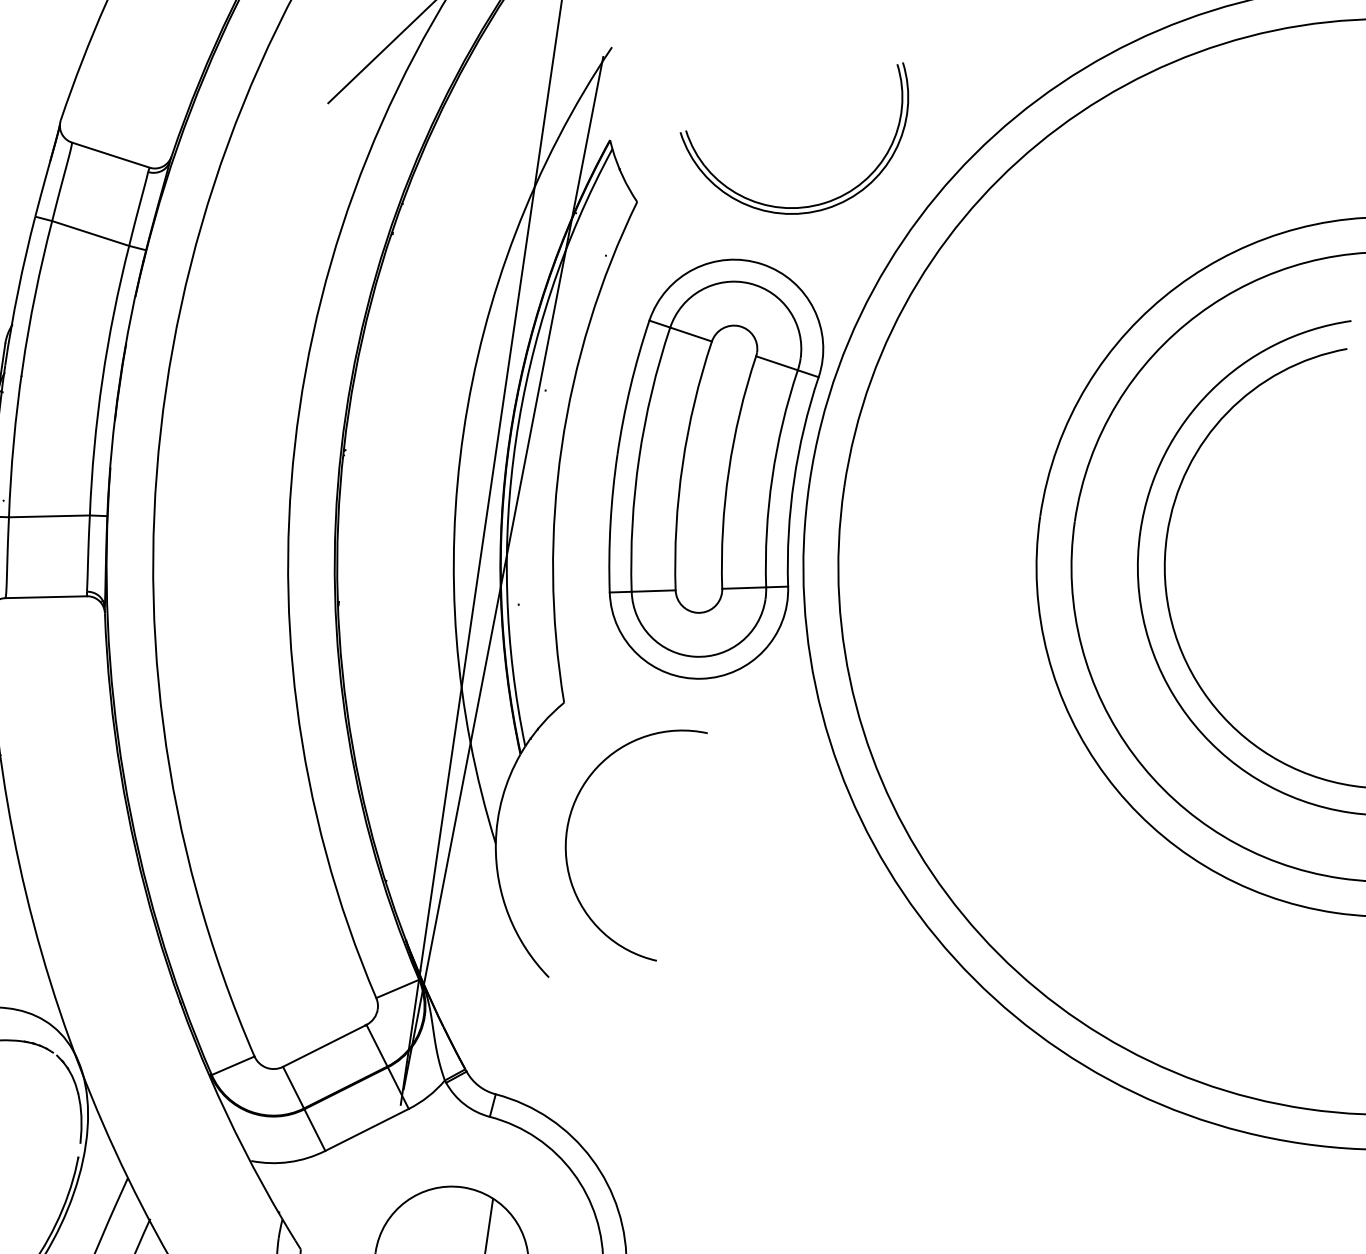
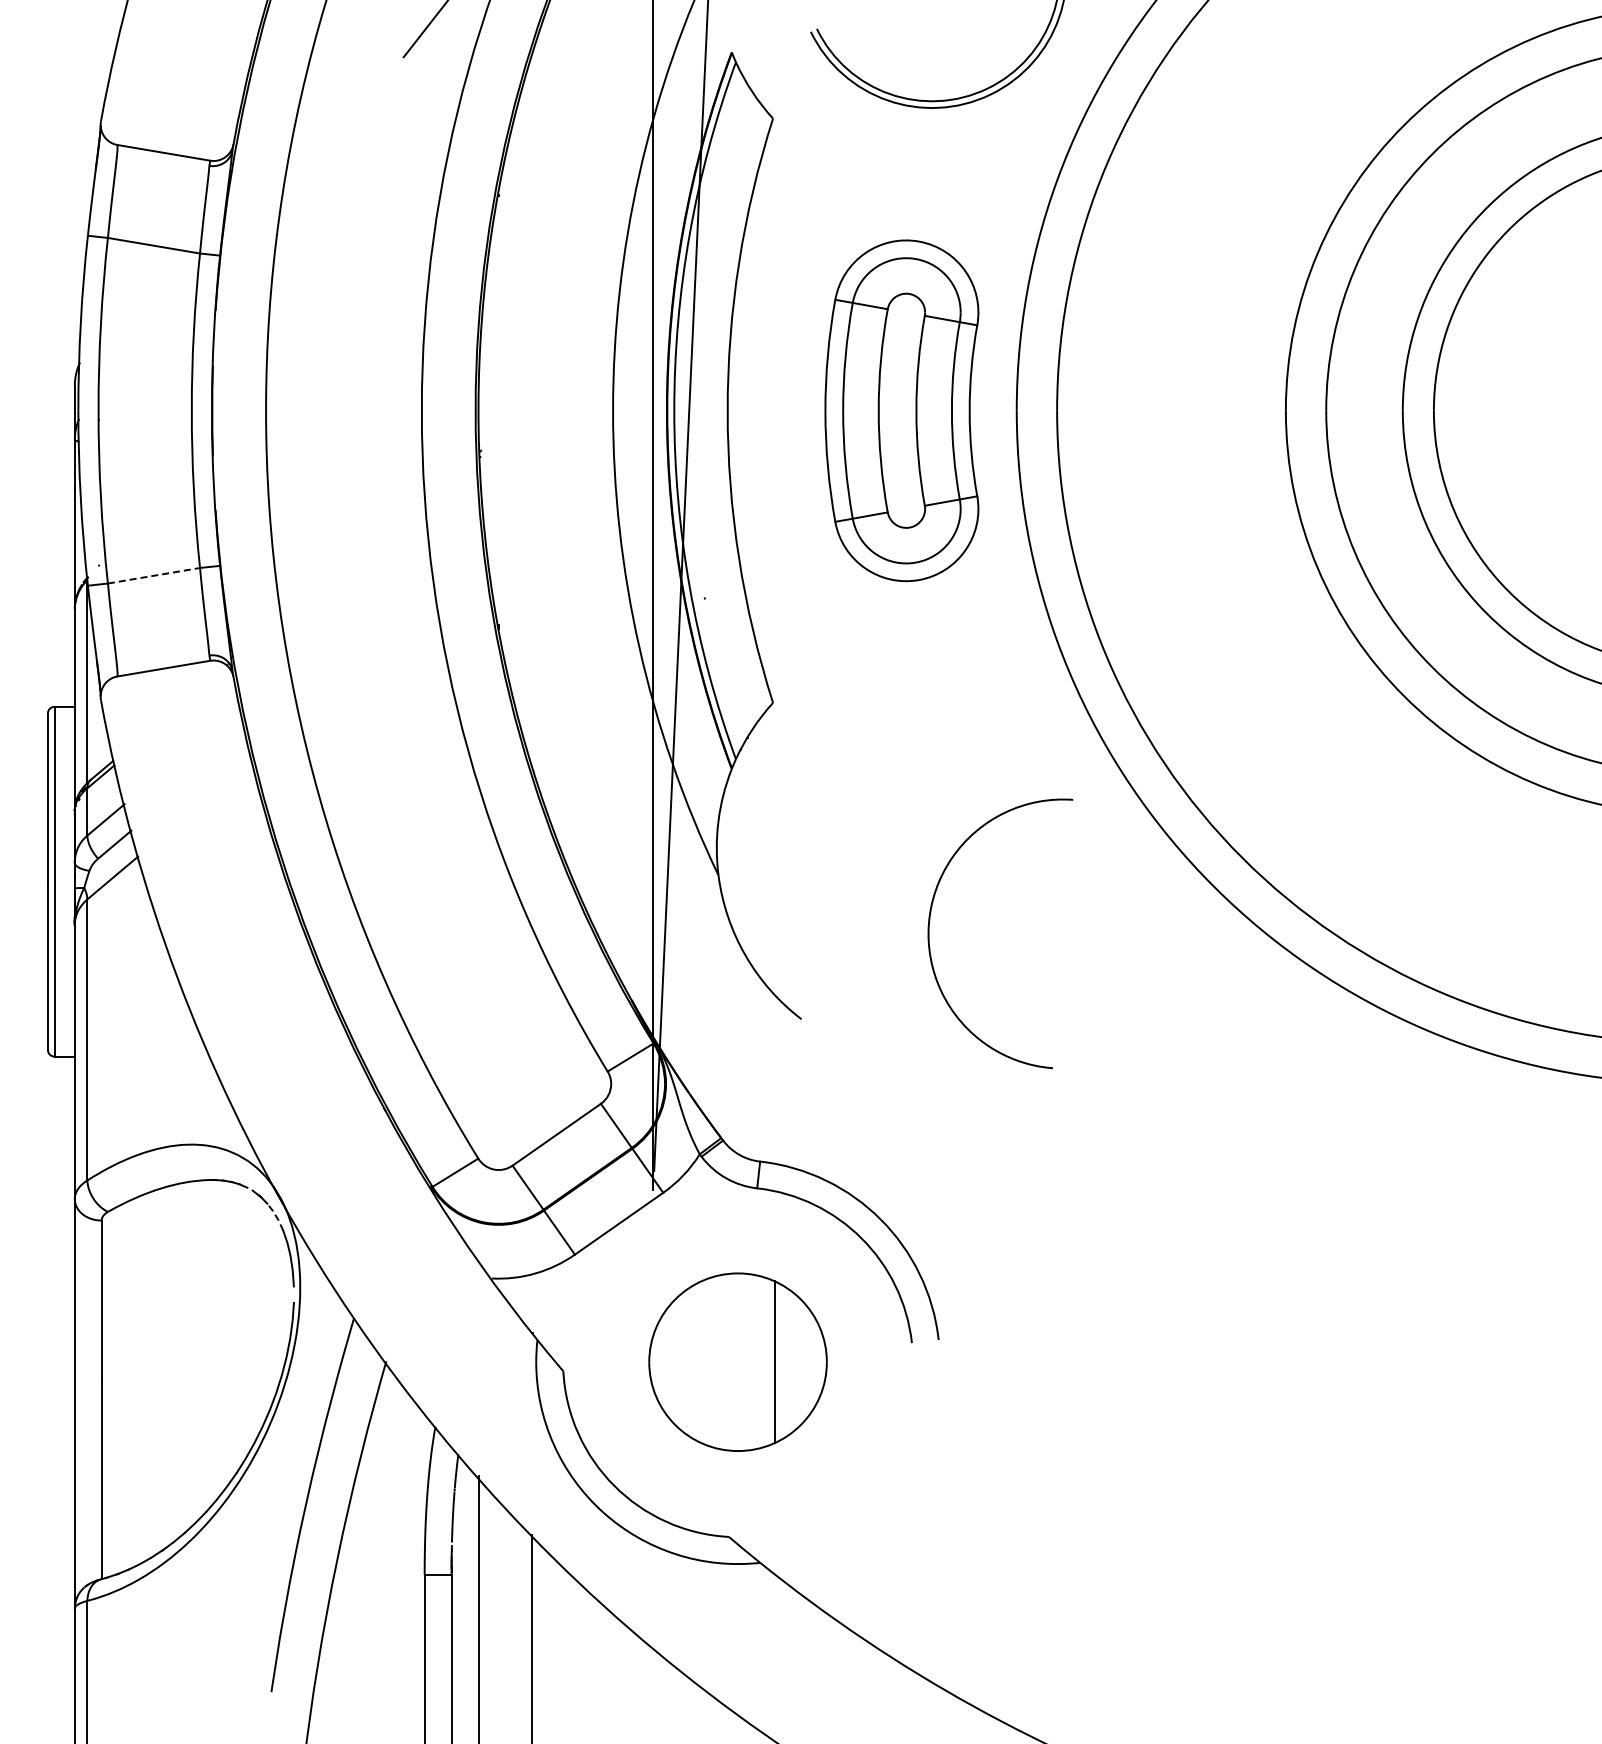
part: (710, 468) -> (901, 410), size x0.7
line: (49, 516) -> (154, 575), solid -> dashed
arc: (567, 829) -> (929, 933), moved
line: (73, 1079) -> (275, 1215), solid -> dashed

